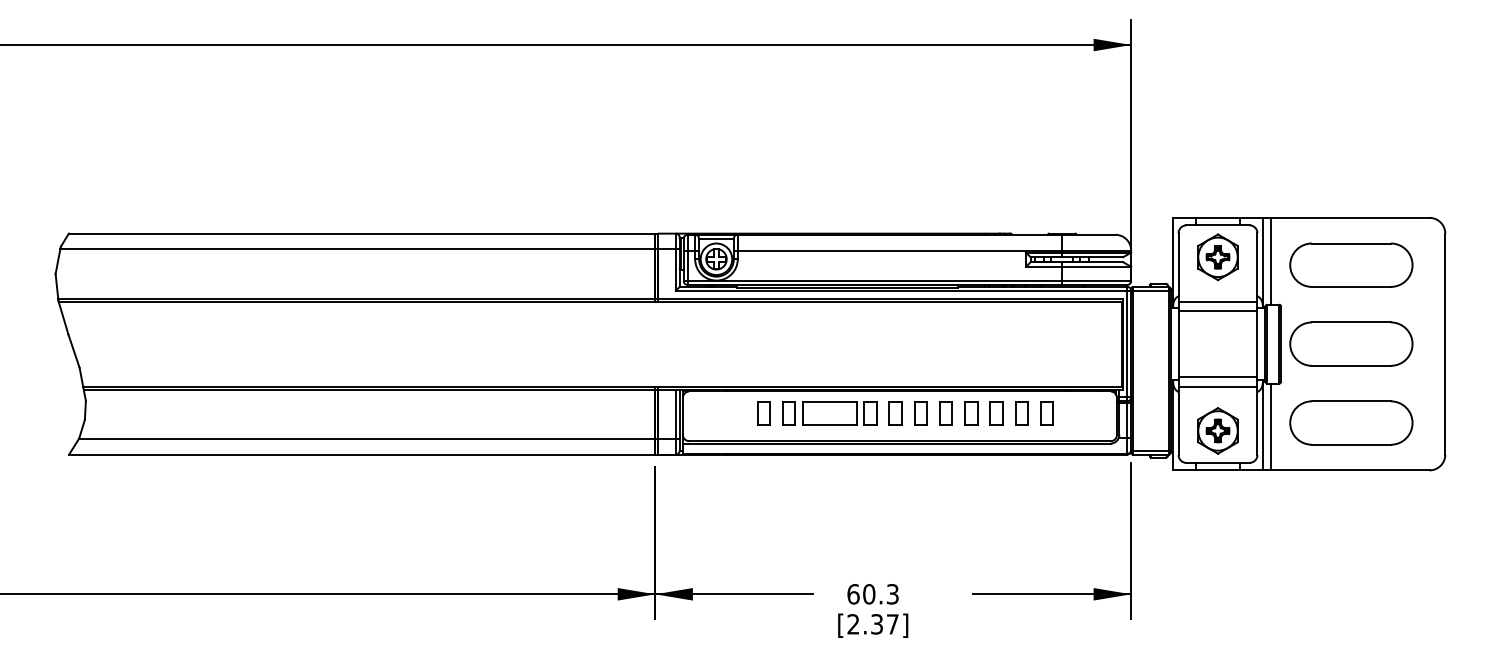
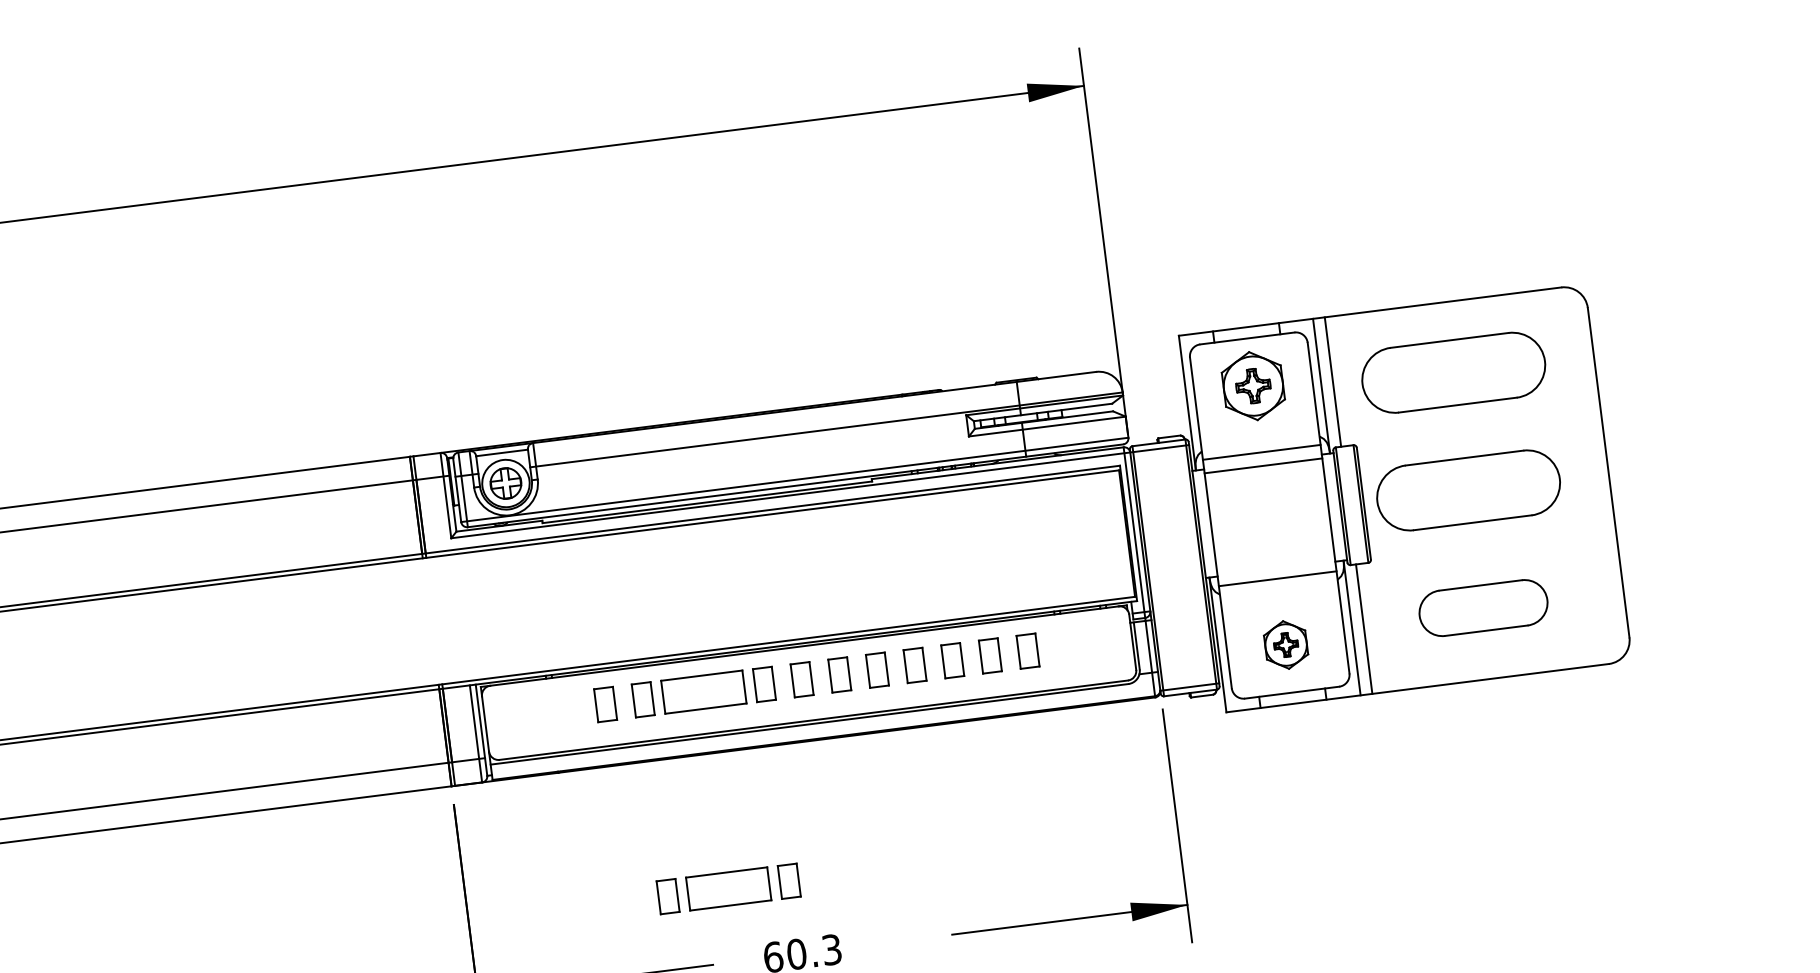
line: (1217, 377) -> (1275, 565), removed
part: (1351, 422) -> (1483, 607), size x0.7
part: (1217, 430) -> (1285, 644), size x0.7
part: (829, 545) -> (728, 889), added

